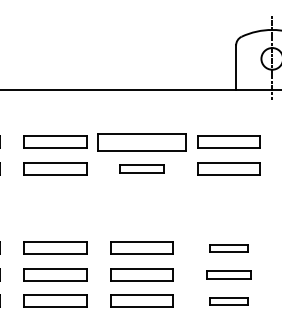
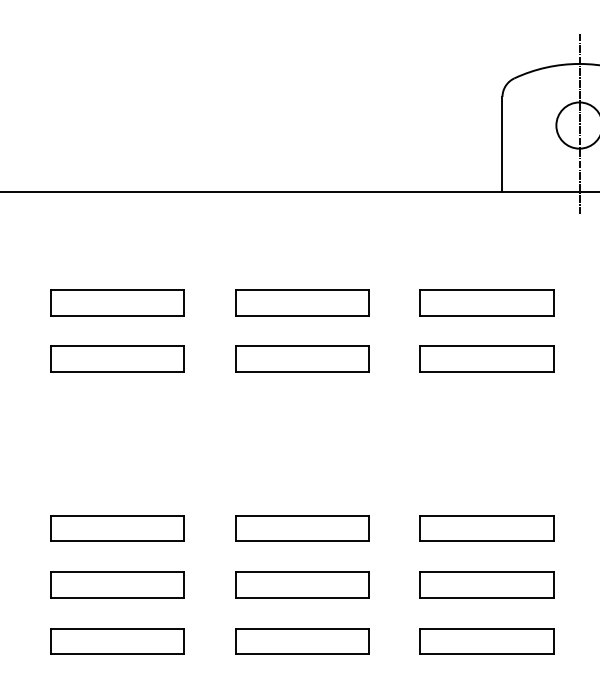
part: (141, 141) -> (301, 301), size x0.71
part: (141, 168) -> (301, 358), size x1.43
part: (228, 247) -> (486, 527), size x1.67
part: (228, 274) -> (486, 584), size x1.43
part: (228, 300) -> (486, 639), size x1.67

